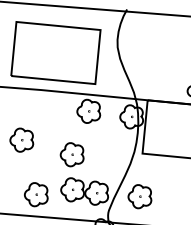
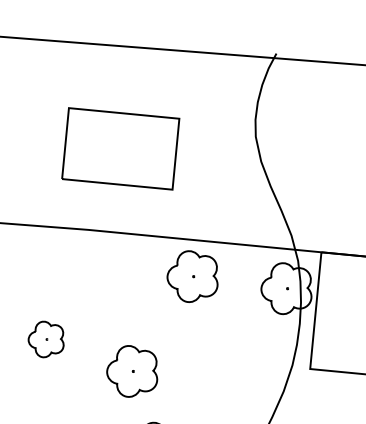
part: (55, 52) -> (119, 147), size x0.6
part: (21, 139) -> (45, 338), size x0.7
part: (71, 154) -> (130, 370), moved

